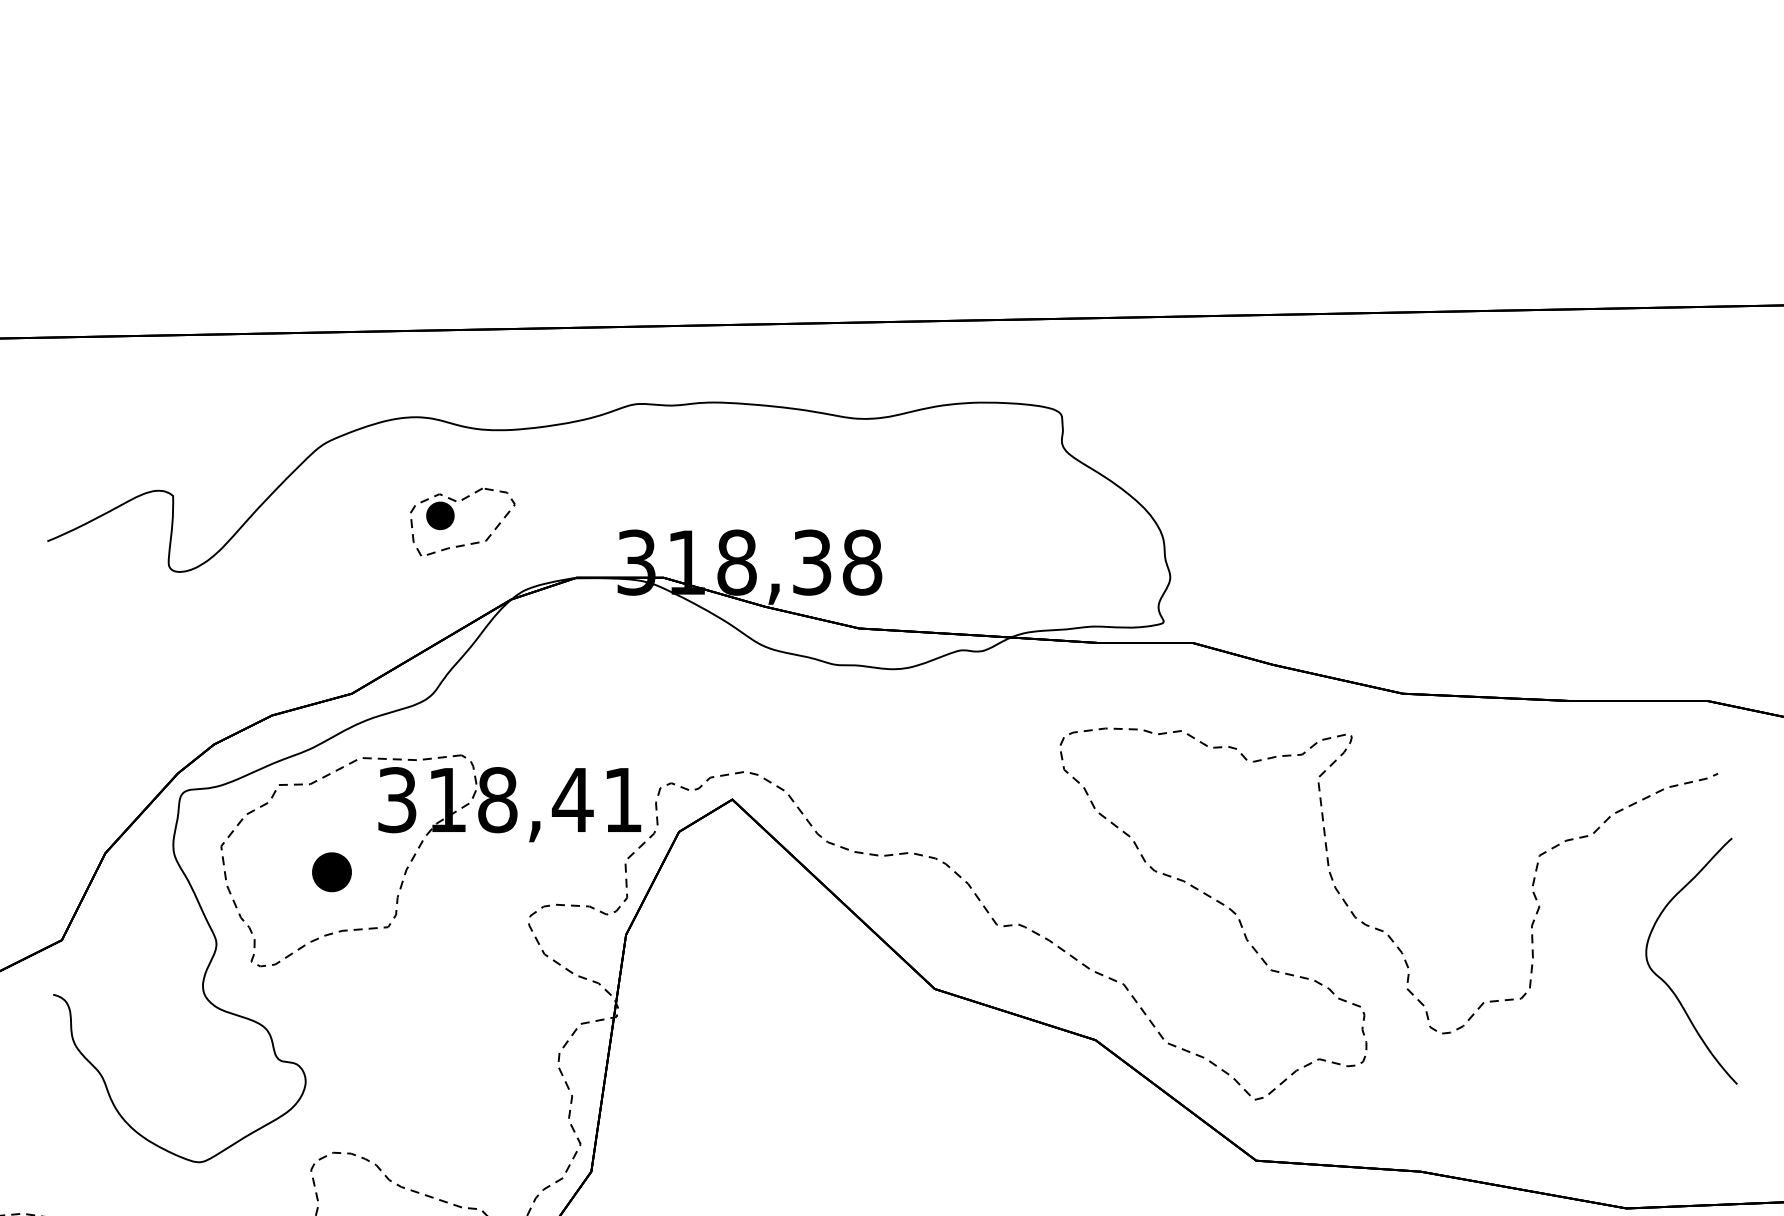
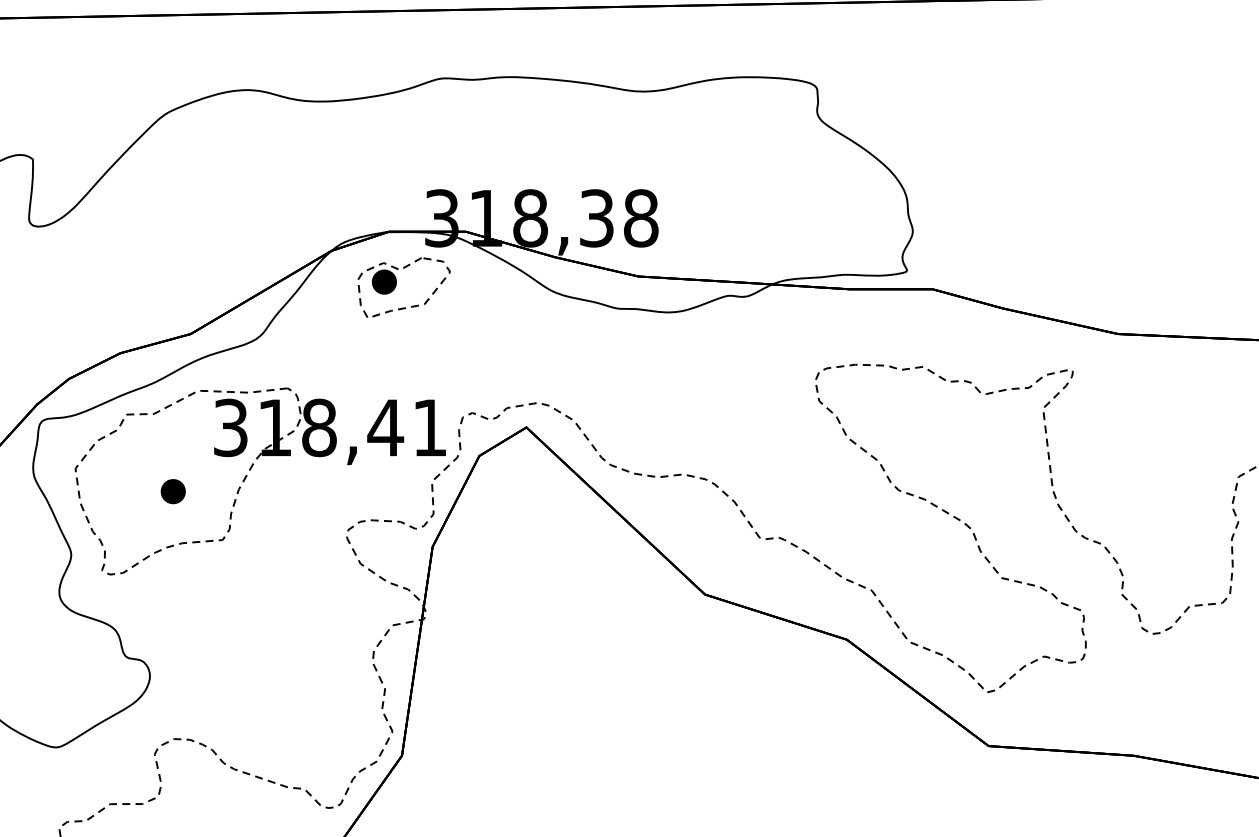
part: (454, 519) -> (396, 285), moved
part: (332, 872) -> (173, 491), size x0.71

